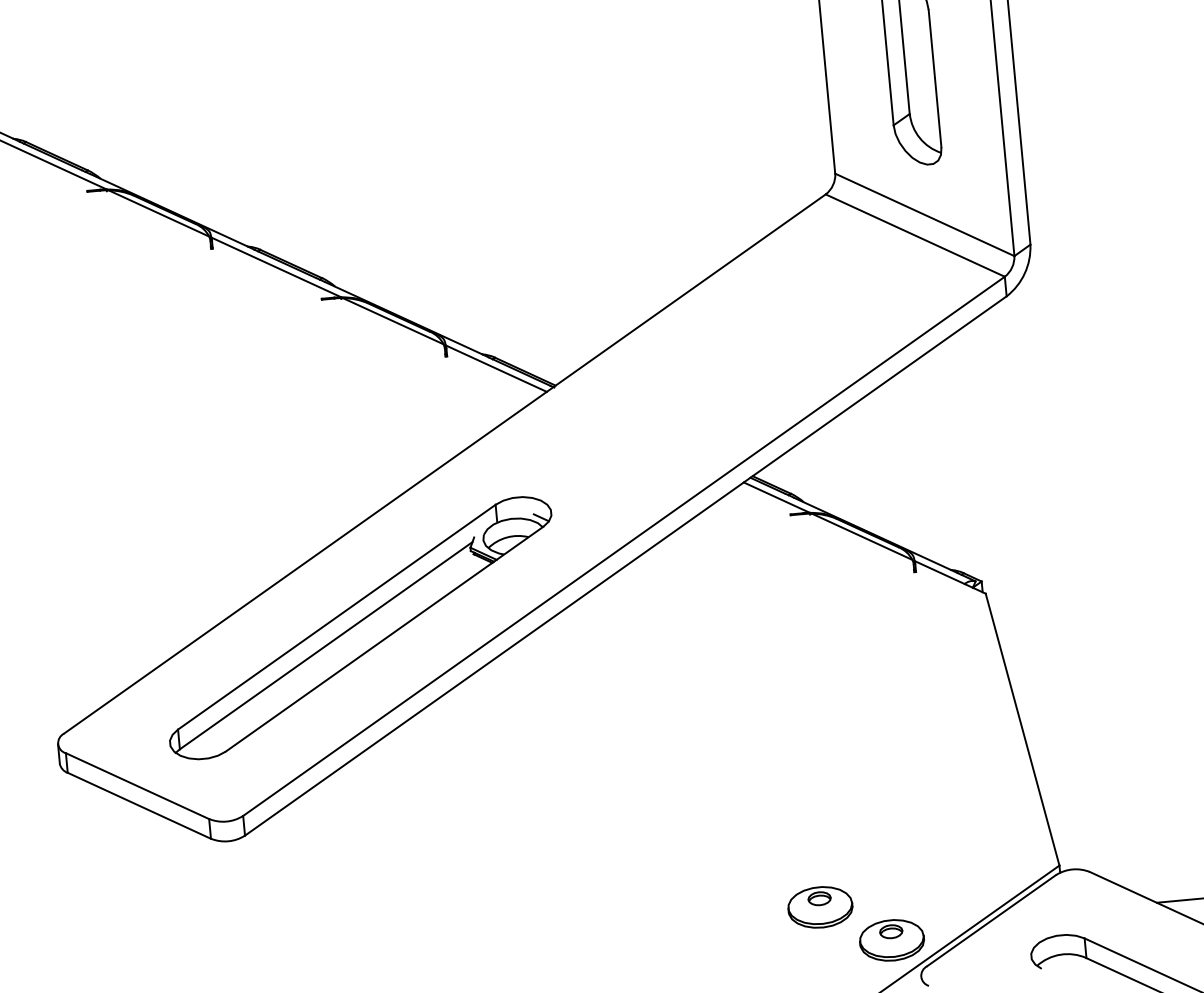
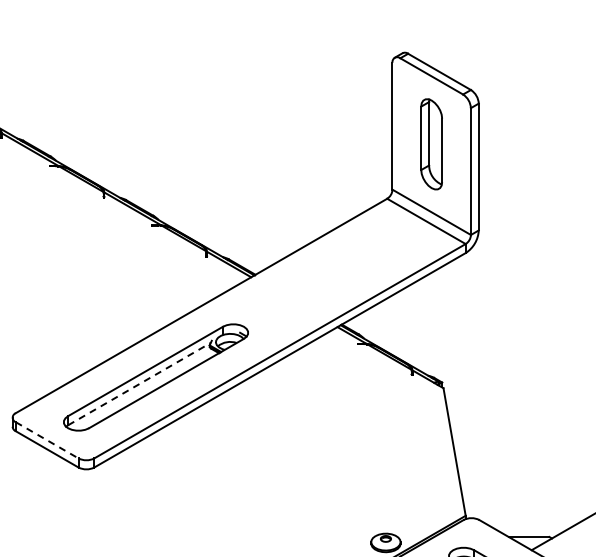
line: (326, 644) -> (139, 383), solid -> dashed
line: (138, 786) -> (47, 440), solid -> dashed
part: (820, 906) -> (354, 524), removed

